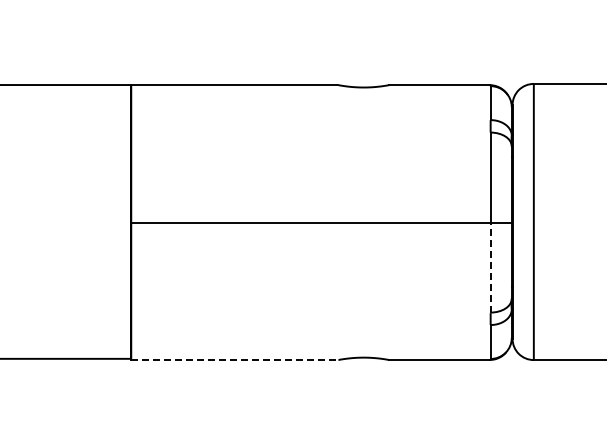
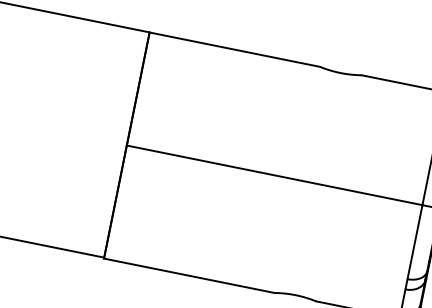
line: (490, 267) -> (414, 242), dashed -> solid
line: (234, 360) -> (188, 276), dashed -> solid

